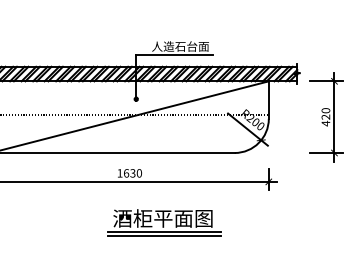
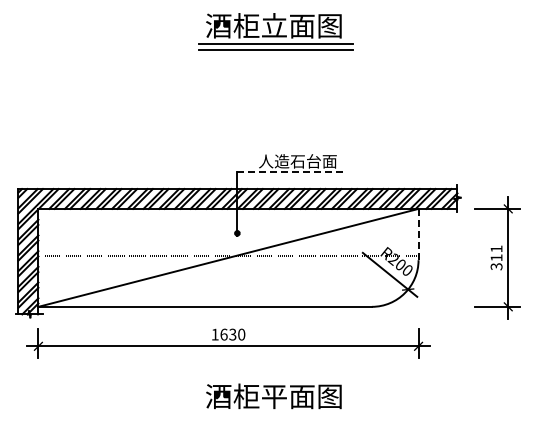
line: (175, 54) -> (290, 172), solid -> dashed
line: (268, 100) -> (418, 234), solid -> dashed
text: (325, 116) -> (496, 257), 420 -> 311
line: (164, 231) -> (276, 414), removed
line: (164, 236) -> (276, 420), removed

